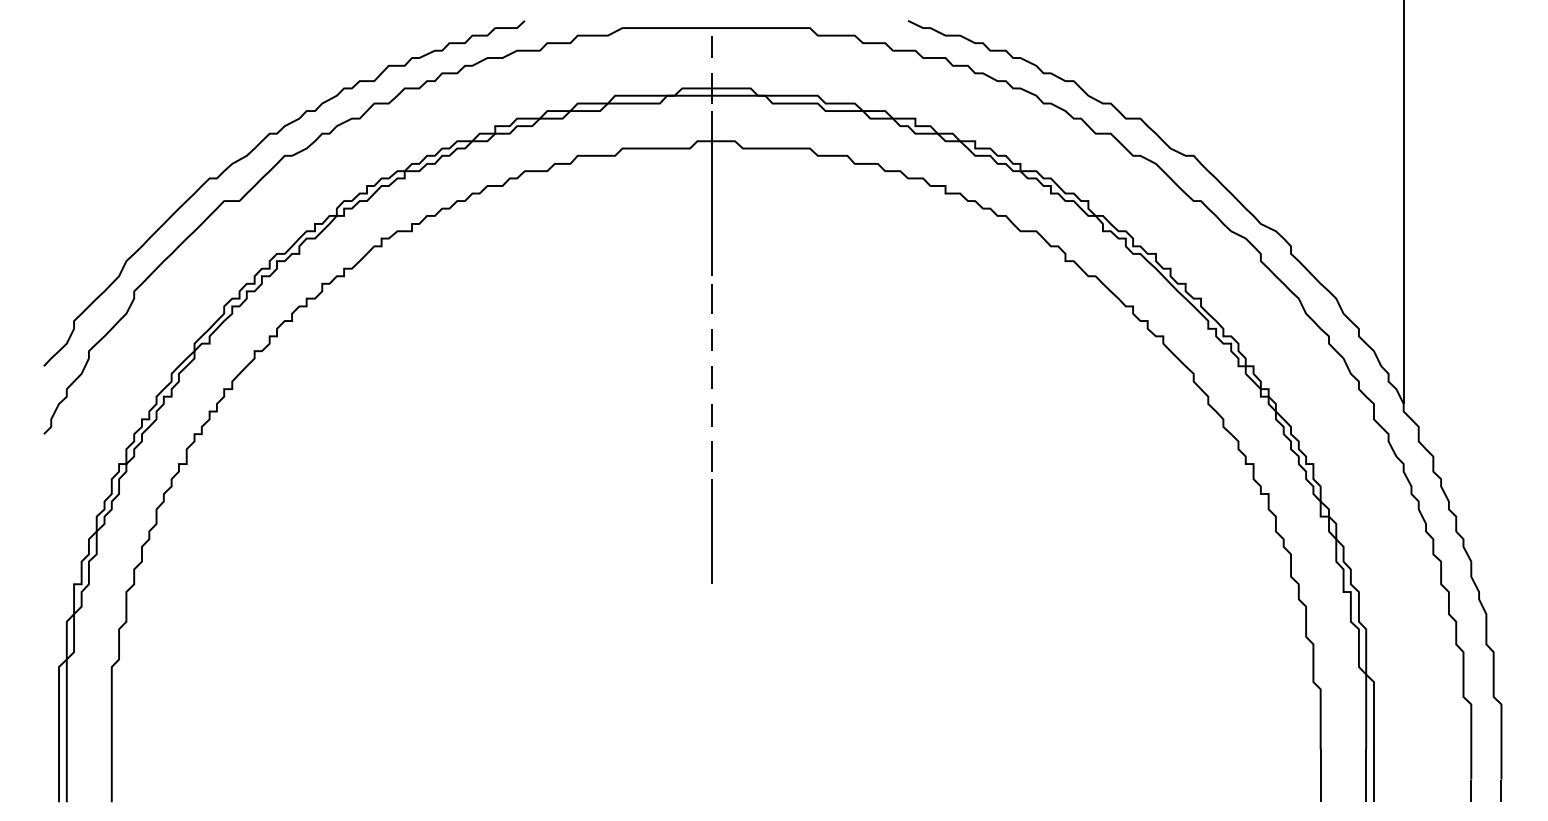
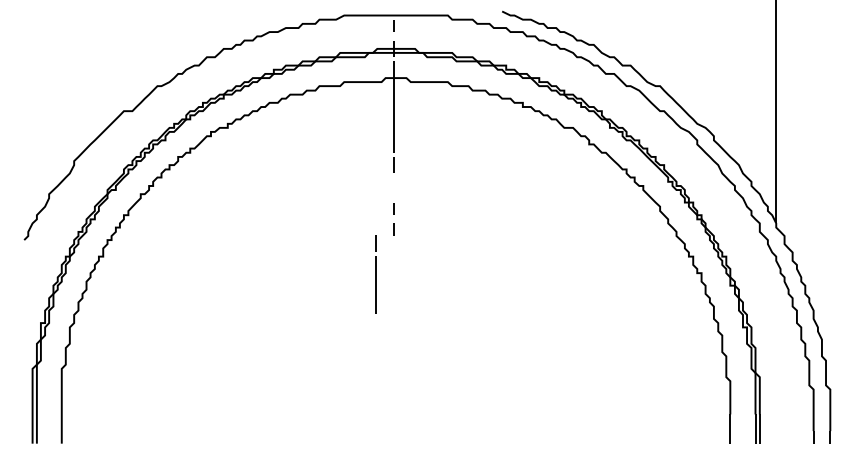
curve: (248, 156) -> (137, 86), removed
line: (711, 339) -> (393, 187), removed
line: (711, 512) -> (375, 274), moved

